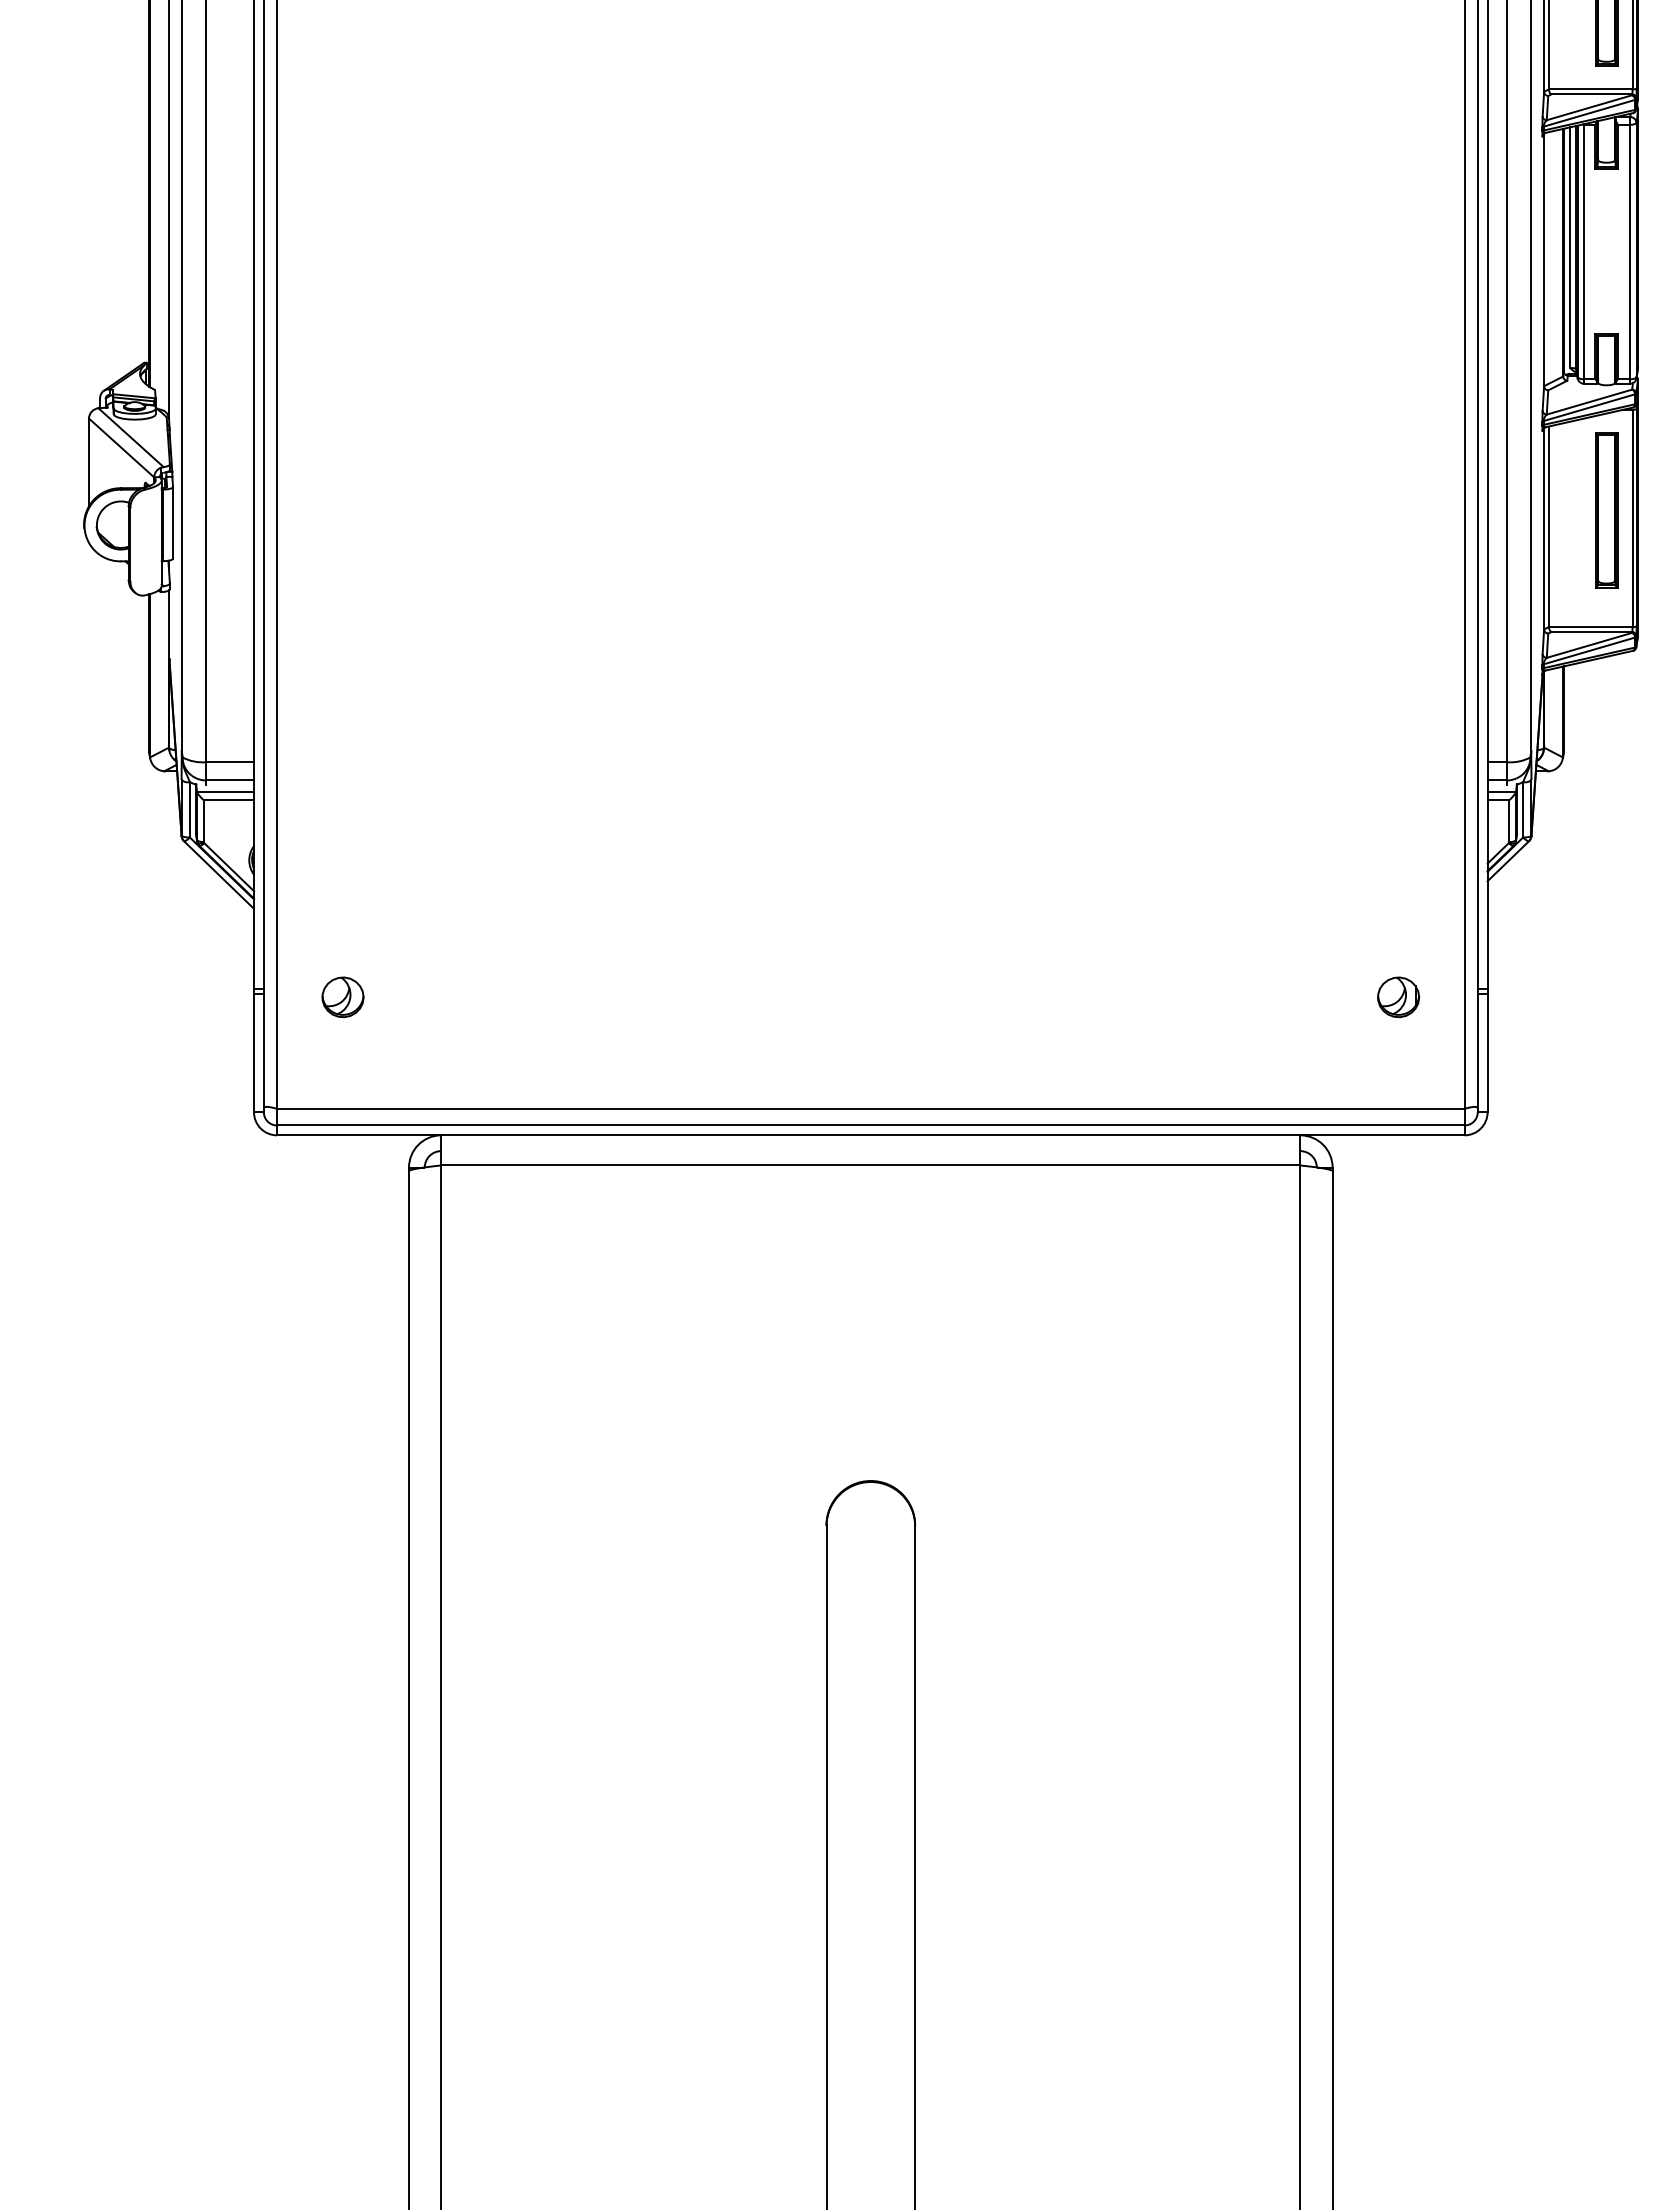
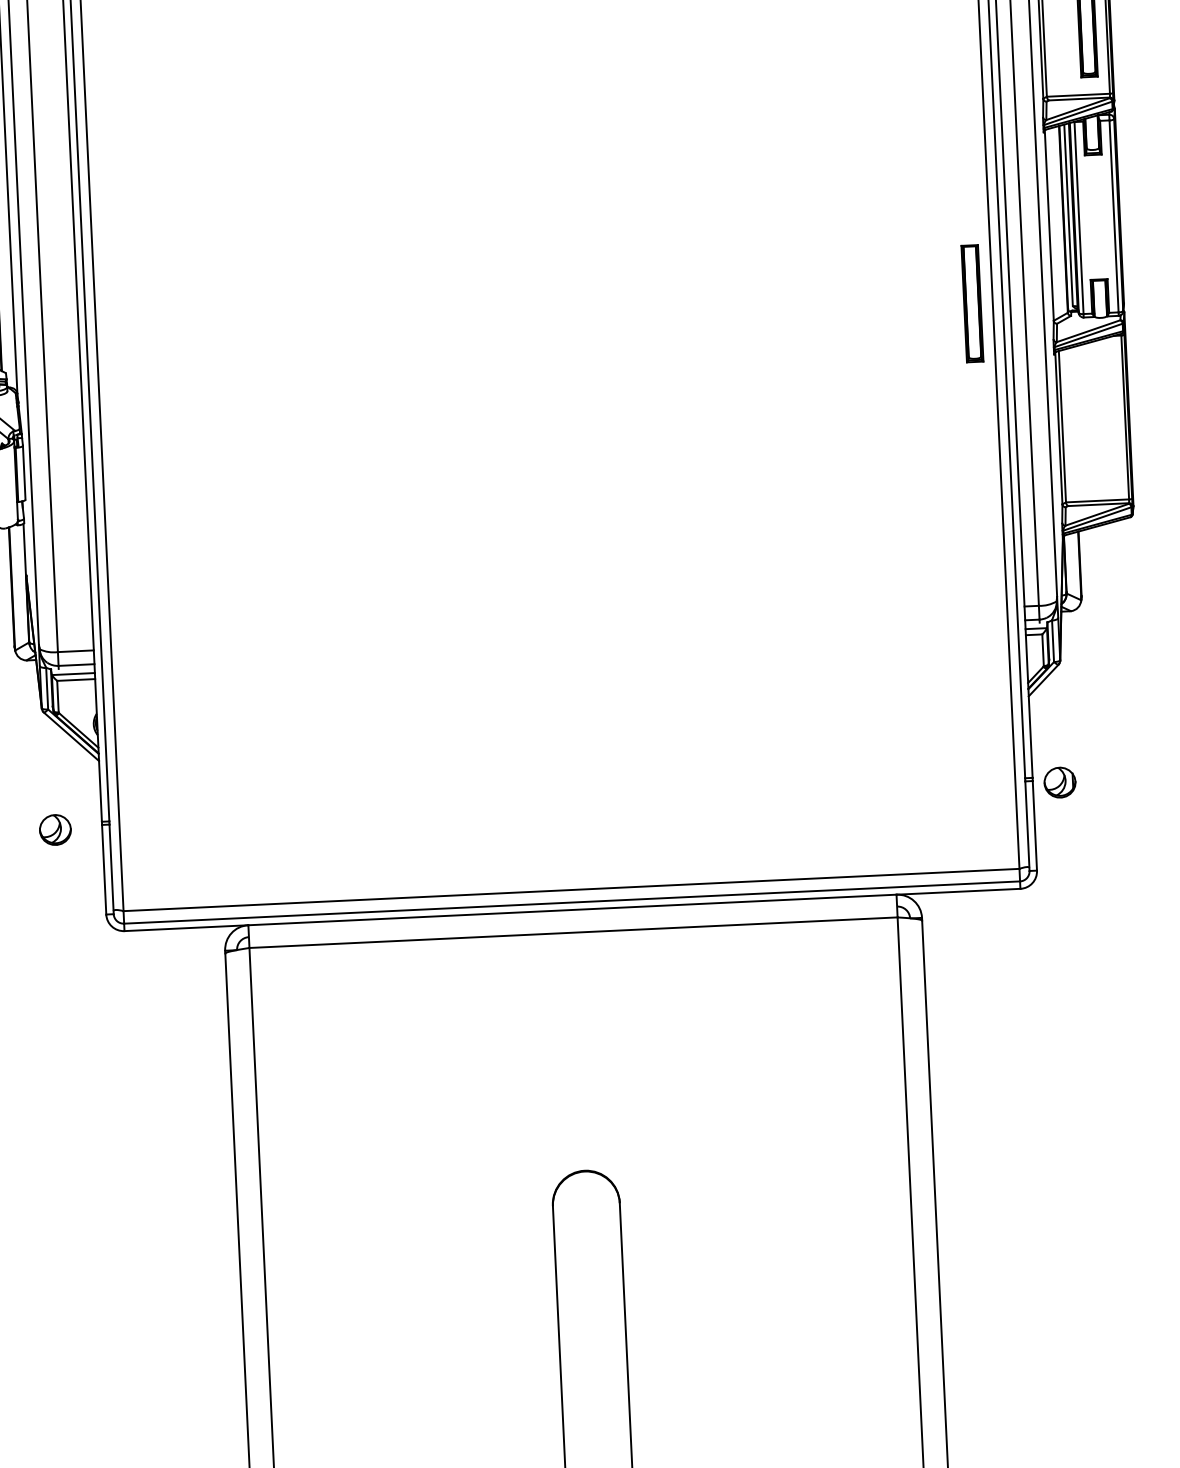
part: (1606, 510) -> (972, 303), moved
part: (342, 997) -> (55, 830), moved
part: (1398, 997) -> (1059, 782), moved

